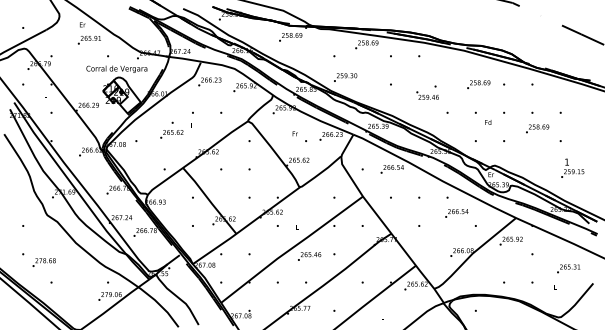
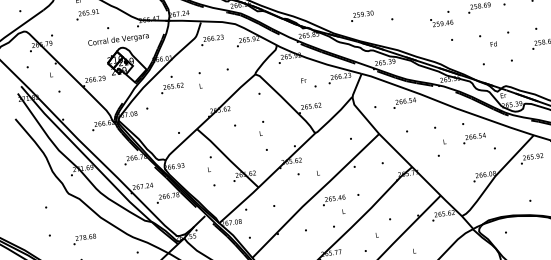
text: (345, 77) -> (362, 16), moved
text: (427, 92) -> (441, 18), moved
text: (171, 129) -> (171, 83), moved
text: (43, 262) -> (83, 239), moved

